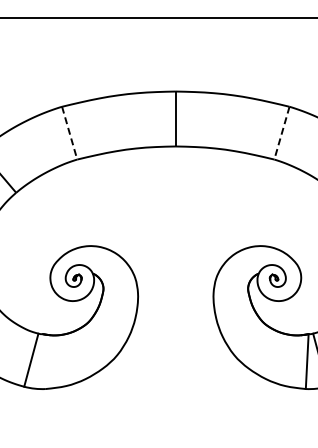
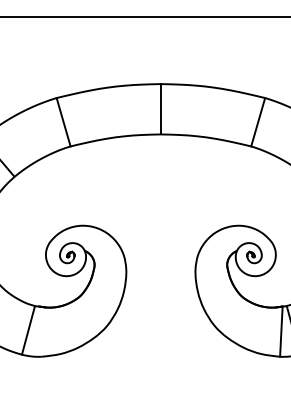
line: (69, 133) -> (63, 122), dashed -> solid
line: (281, 133) -> (257, 122), dashed -> solid

